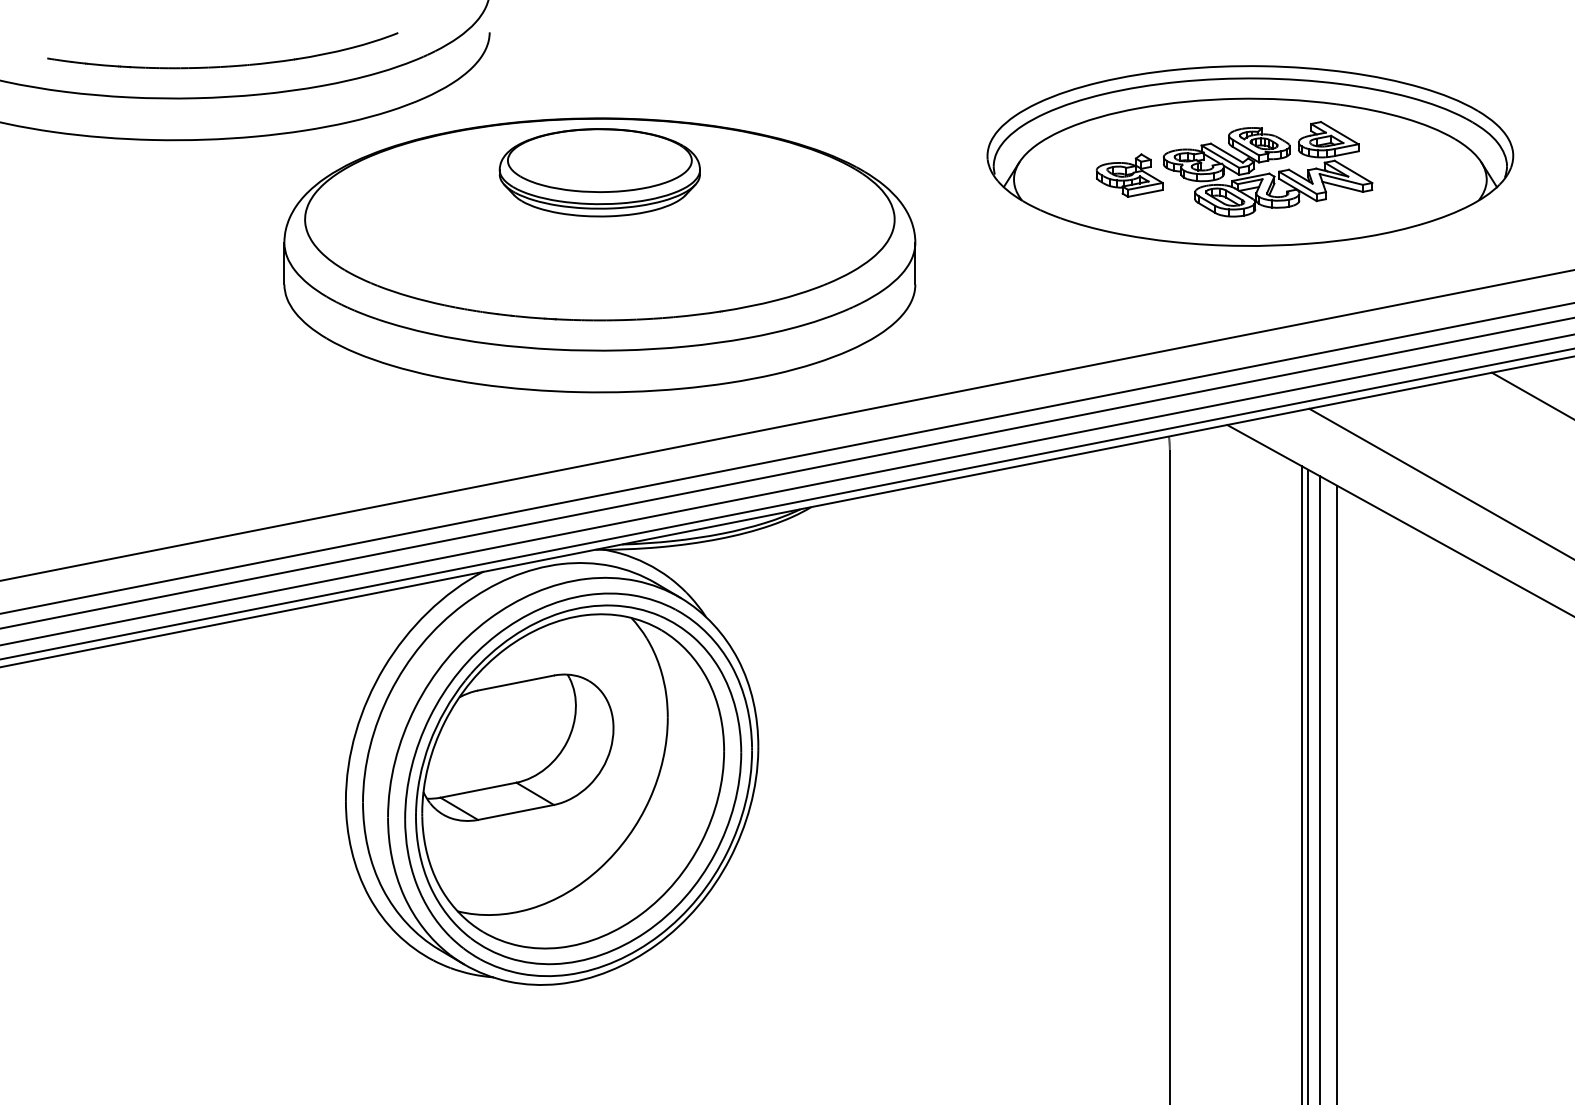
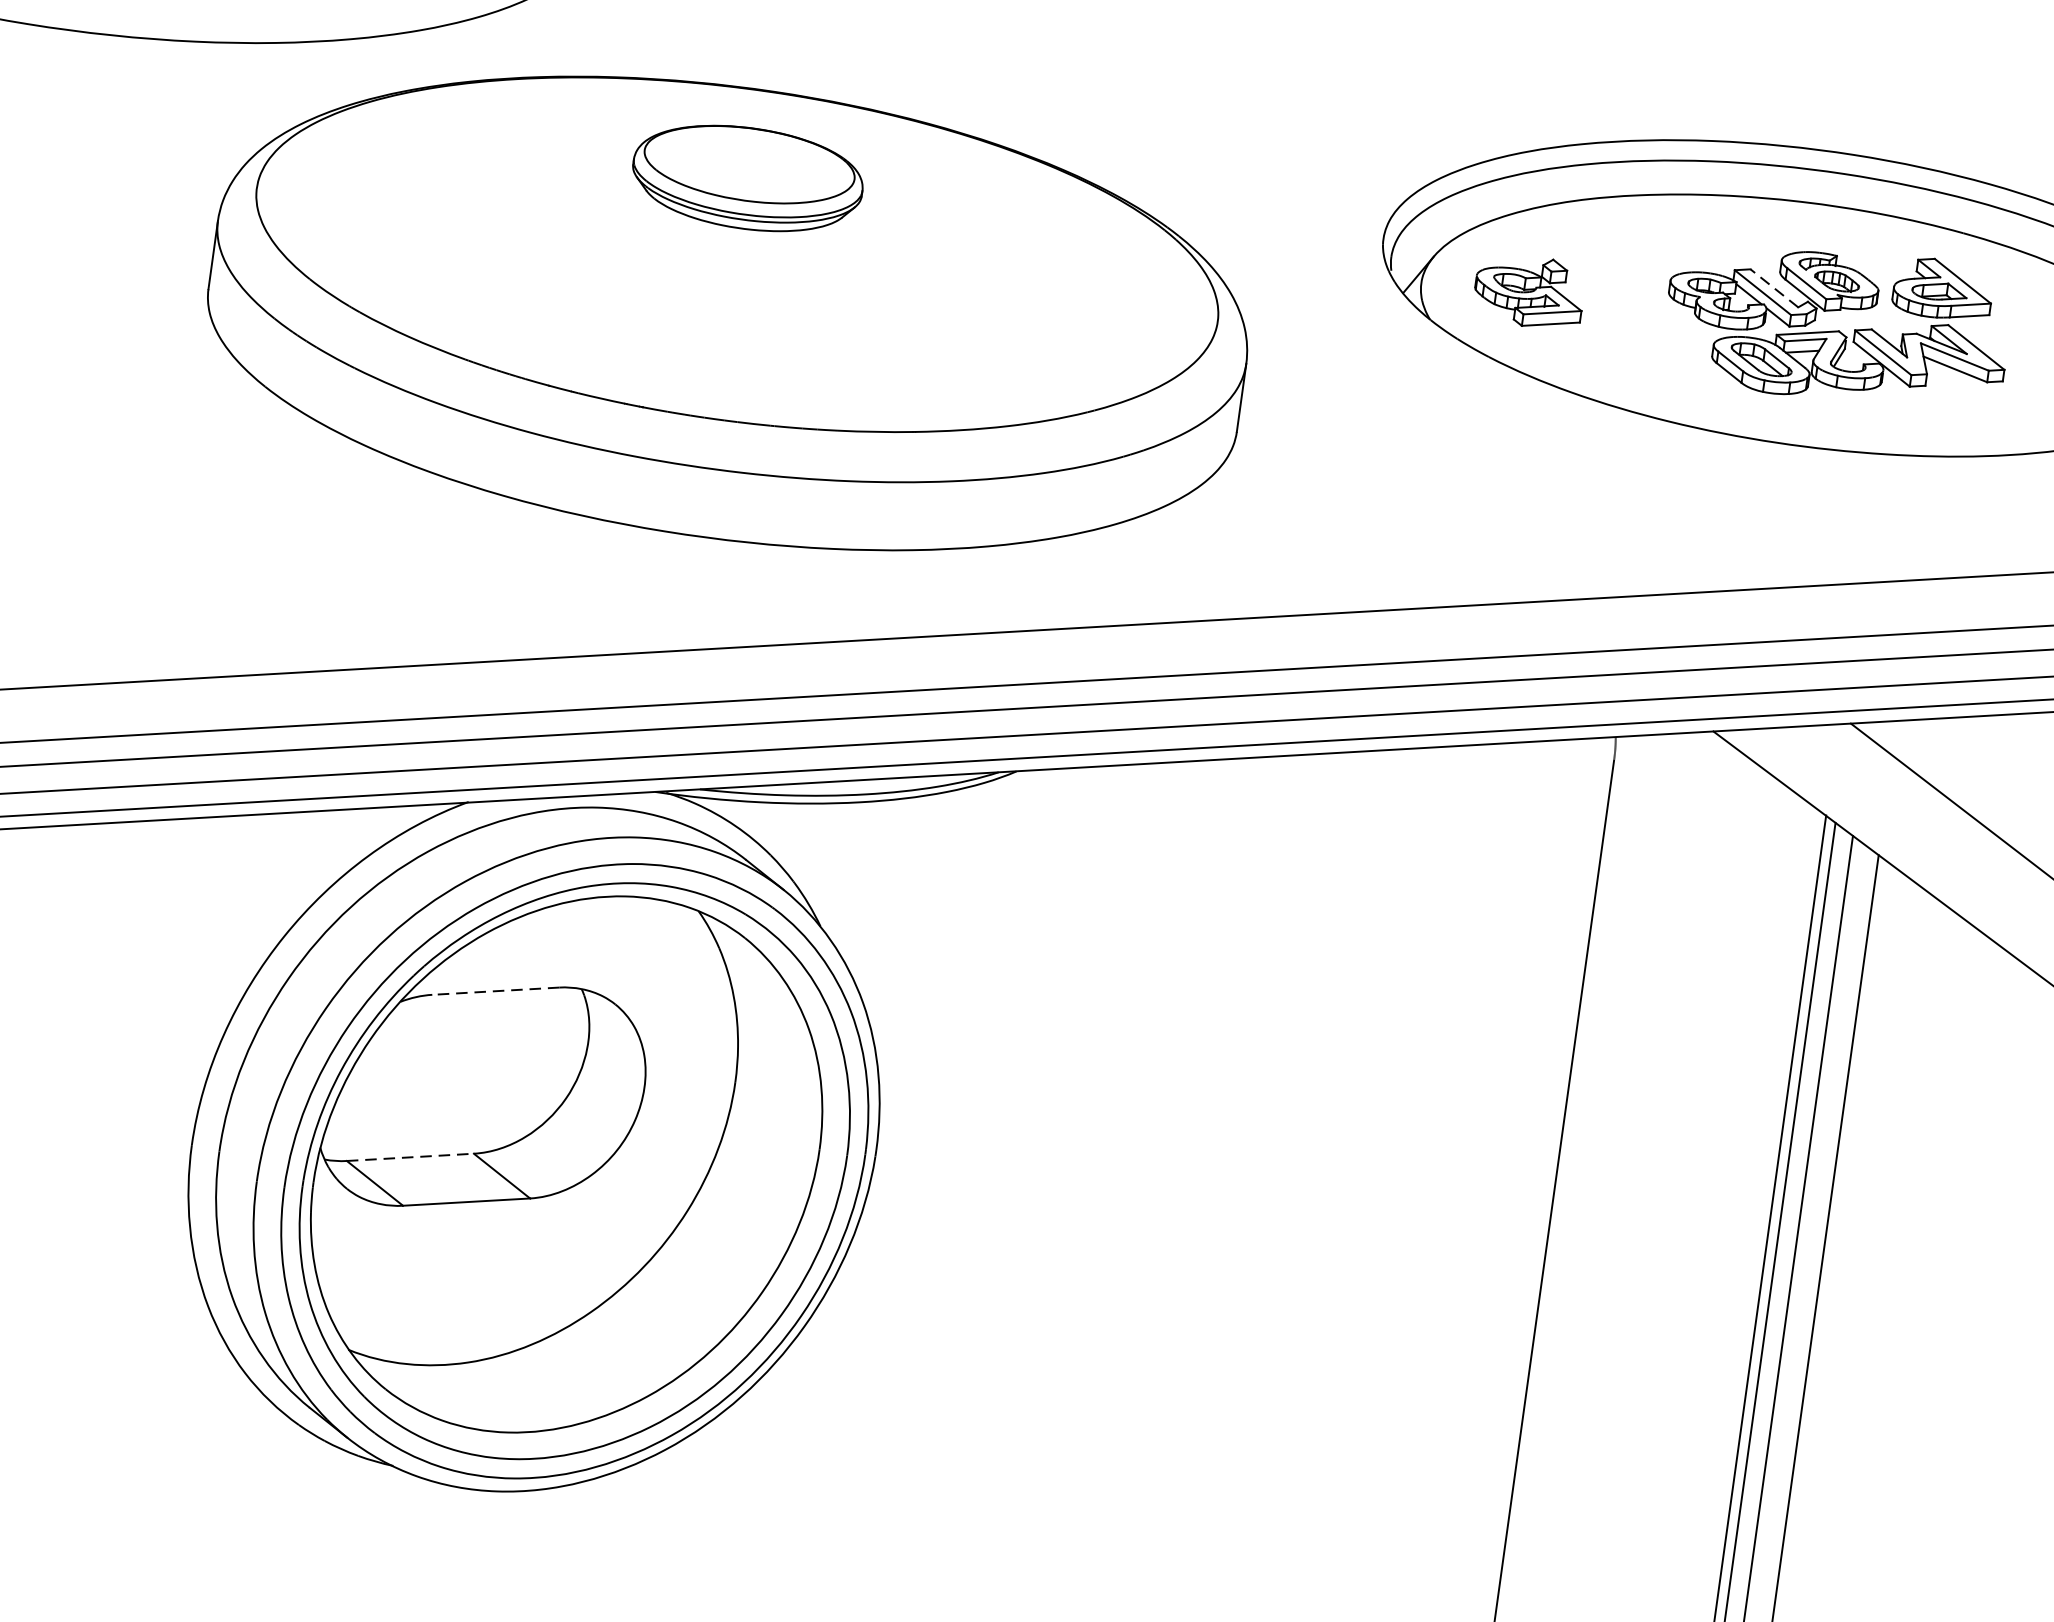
line: (1226, 153) -> (1773, 288), solid -> dashed
part: (599, 172) -> (747, 177), size x0.7
part: (1129, 175) -> (1529, 291), moved
line: (516, 683) -> (496, 992), solid -> dashed
line: (478, 790) -> (410, 1157), solid -> dashed

